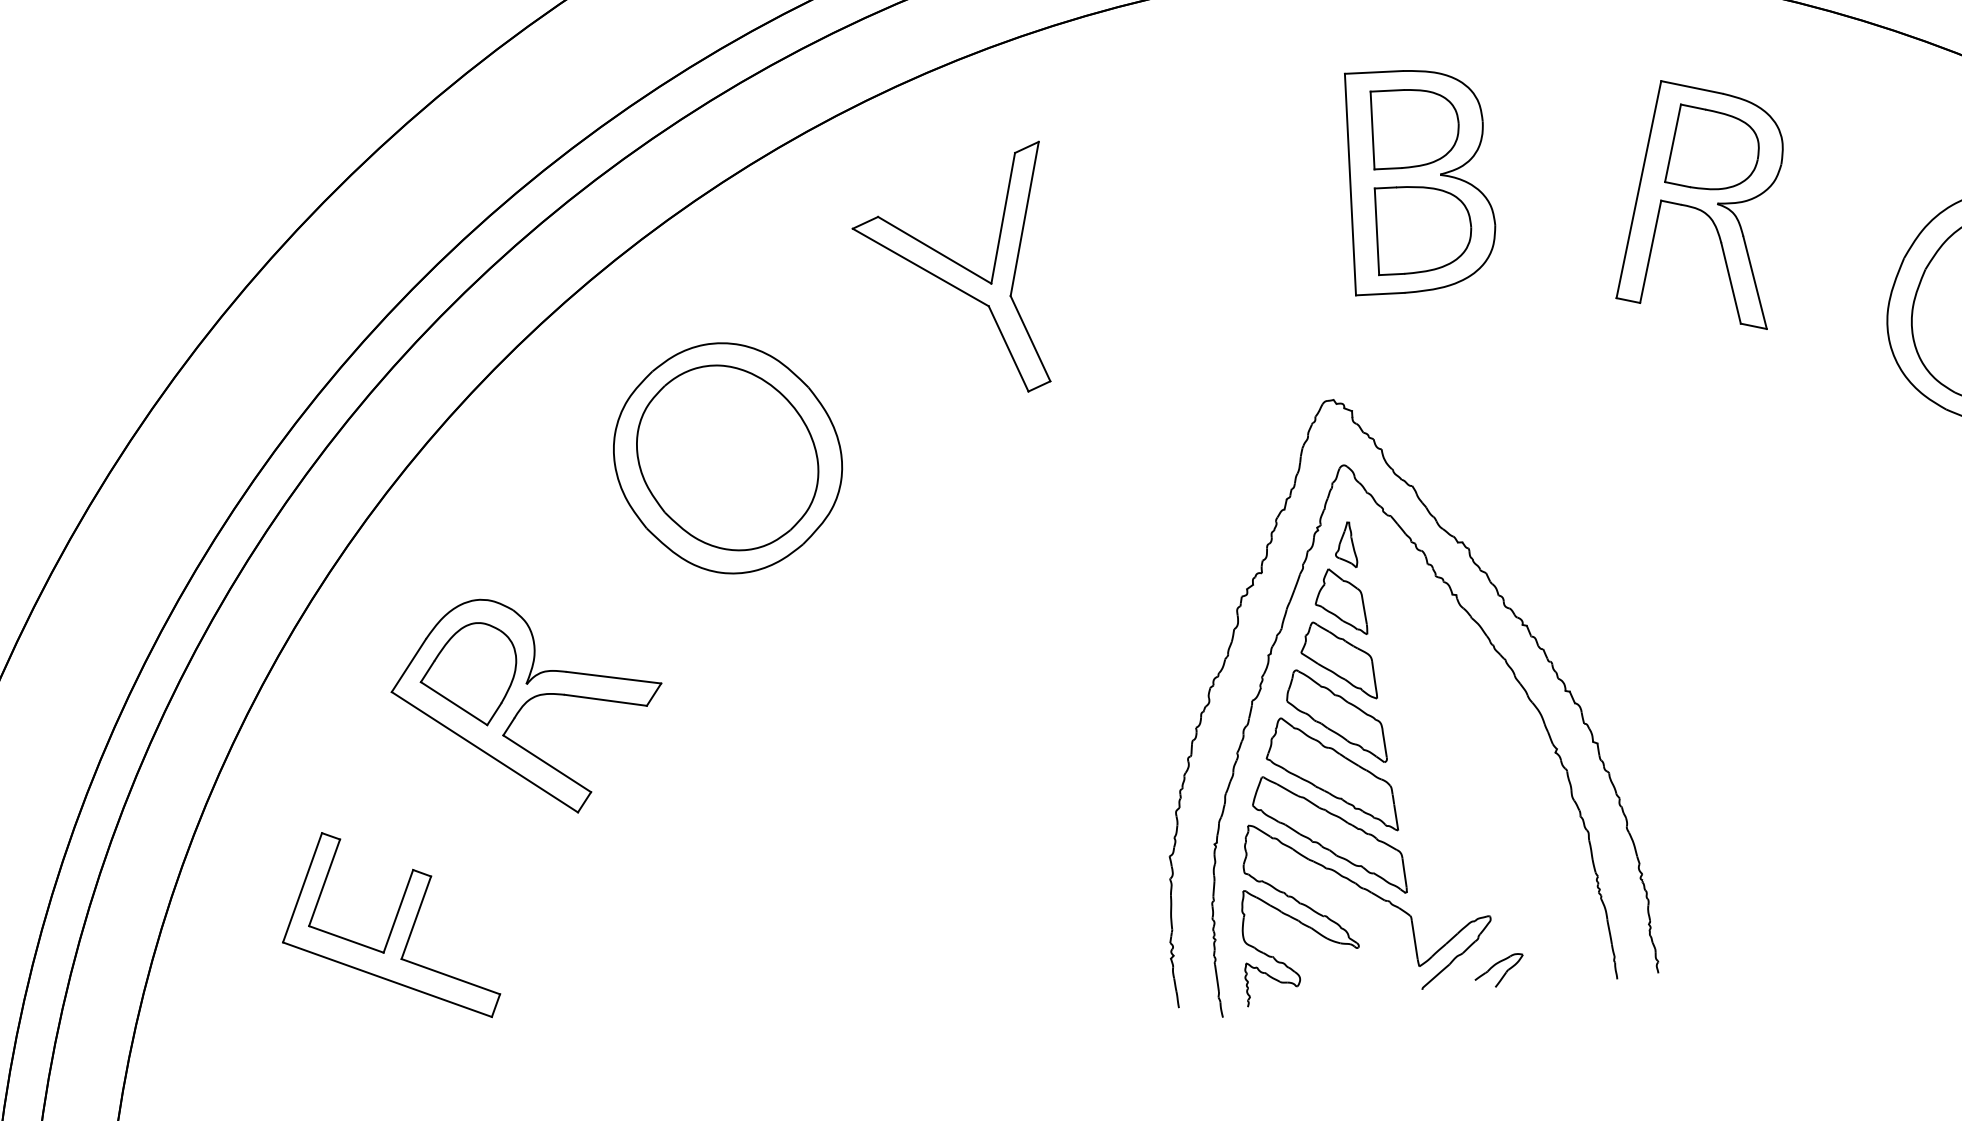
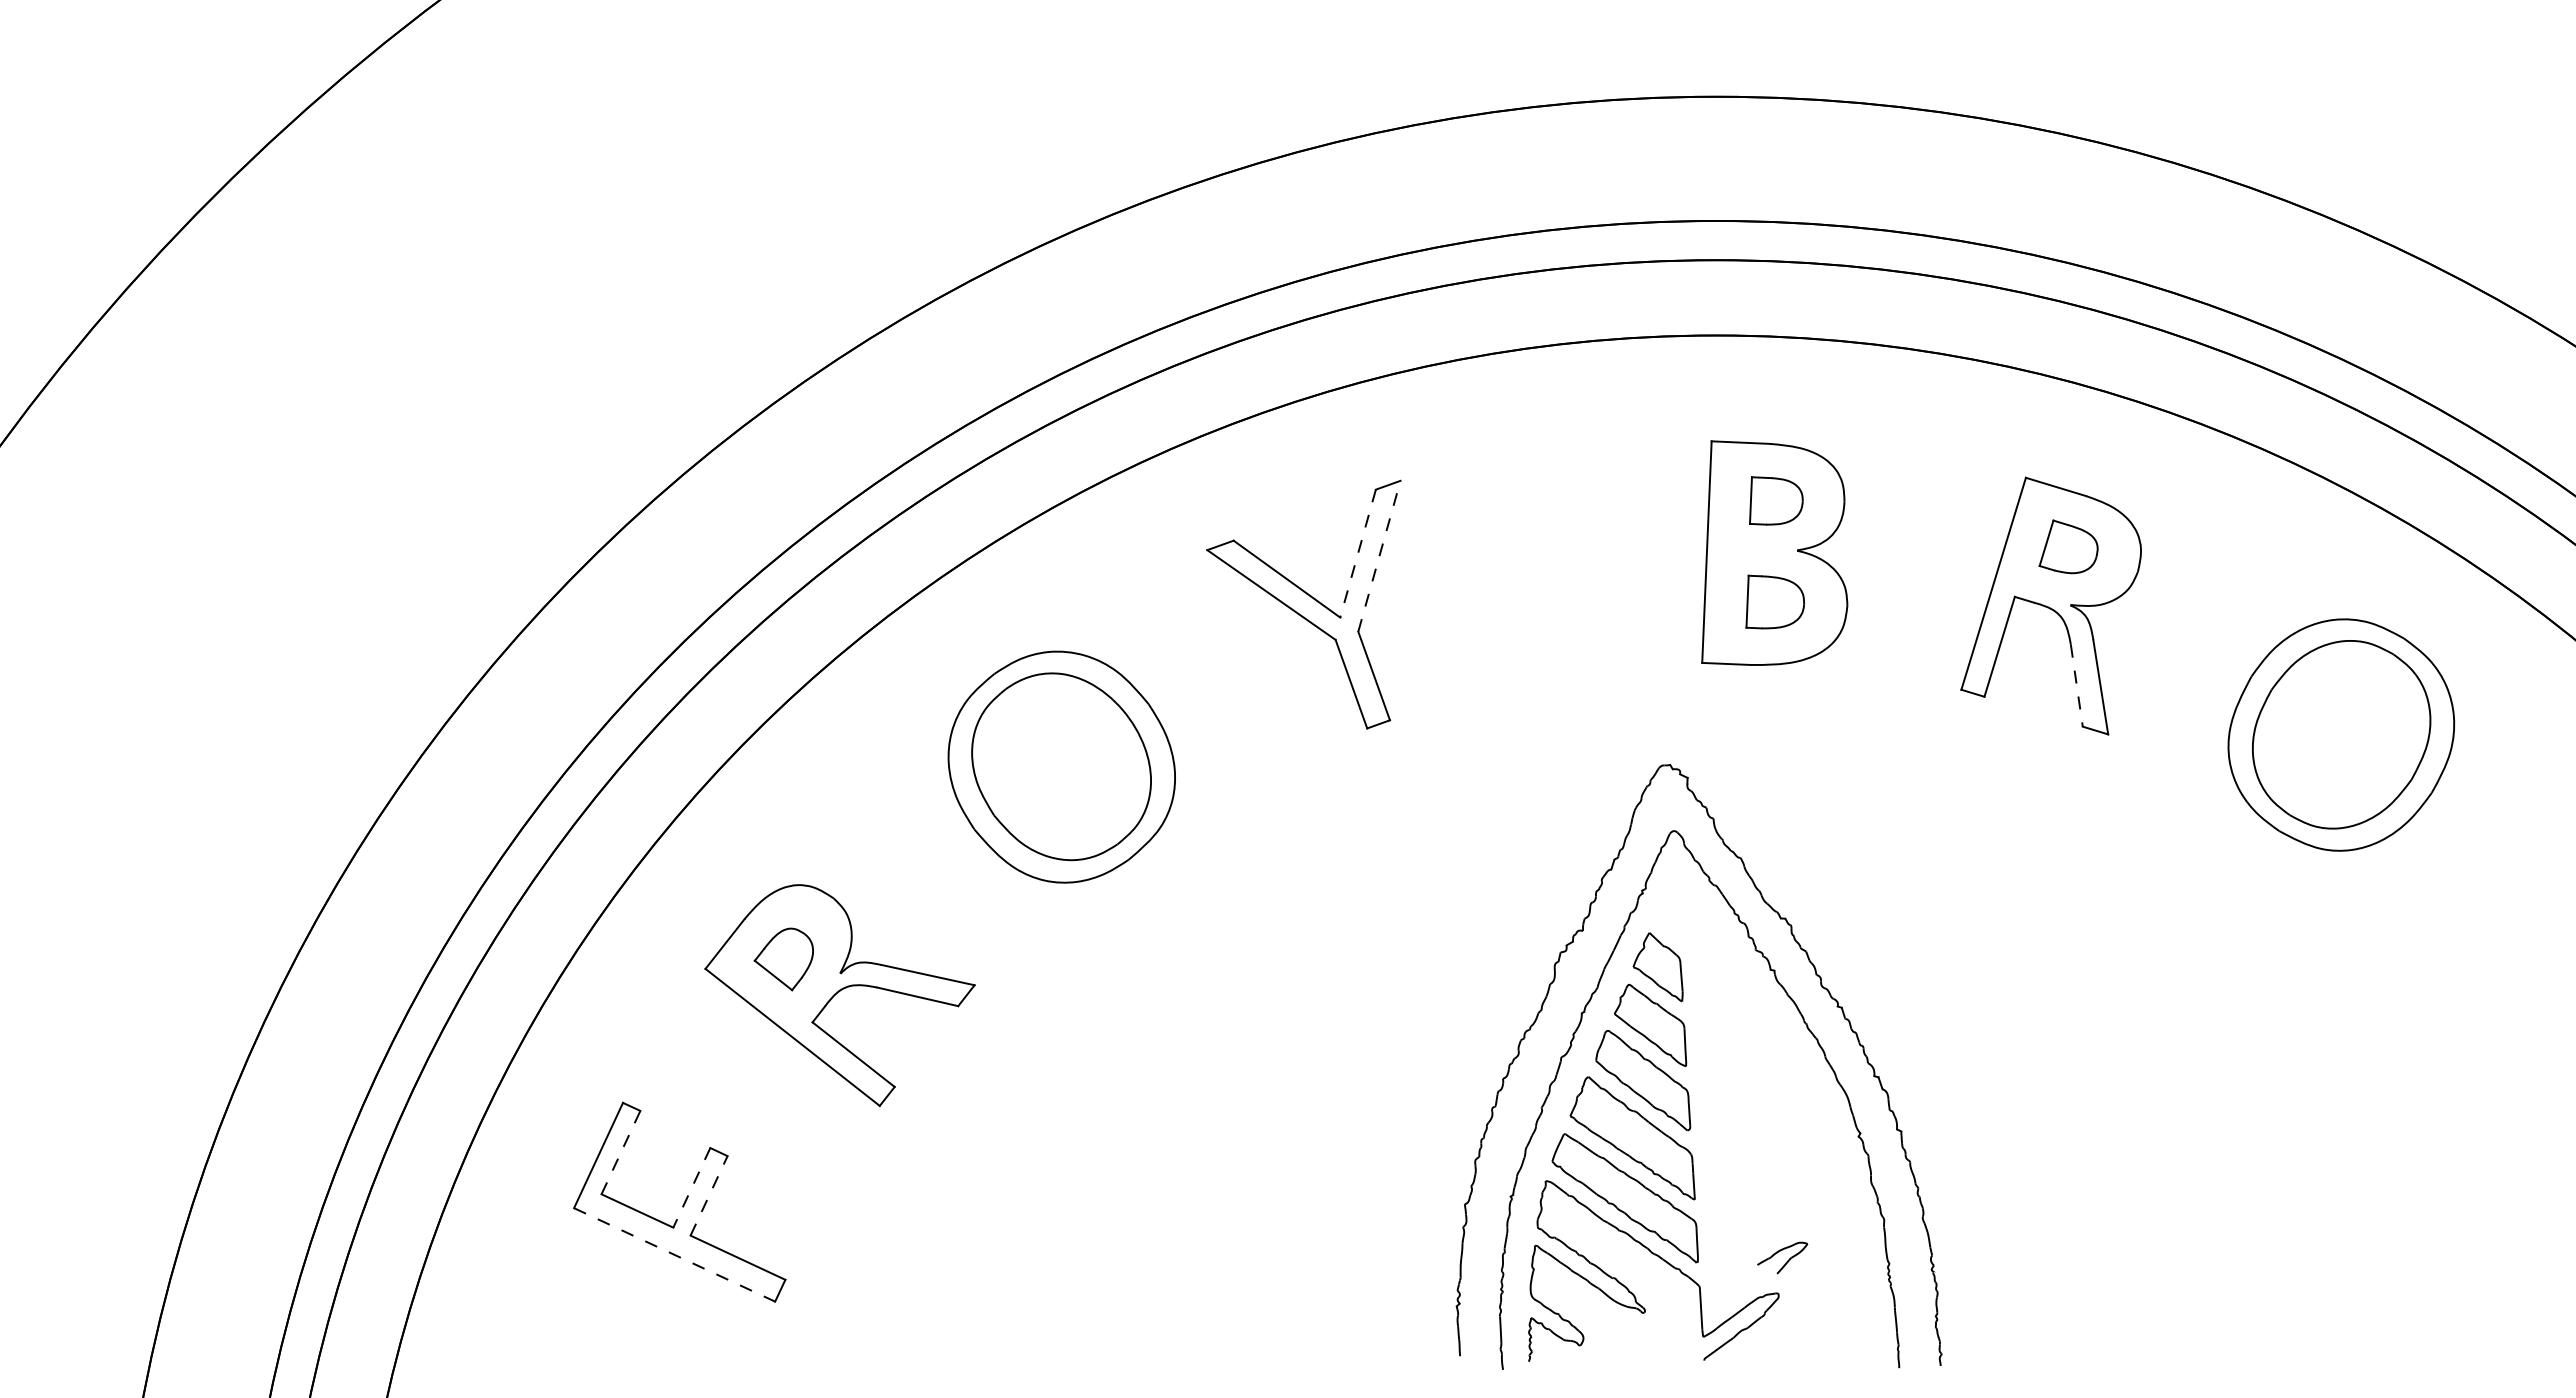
part: (1414, 126) -> (1776, 500), size x0.6
part: (1709, 145) -> (2068, 546), size x0.6
line: (1024, 218) -> (1379, 555), solid -> dashed
line: (1002, 219) -> (1357, 554), solid -> dashed
part: (1423, 227) -> (1775, 601), size x0.6
line: (1730, 284) -> (2076, 686), solid -> dashed
part: (1345, 544) -> (1668, 910), removed
part: (468, 675) -> (783, 959), size x0.6
line: (325, 882) -> (621, 1152), solid -> dashed
line: (398, 911) -> (691, 1187), solid -> dashed
line: (416, 917) -> (709, 1195), solid -> dashed
part: (1499, 970) -> (1782, 1257), moved
line: (387, 979) -> (674, 1254), solid -> dashed

